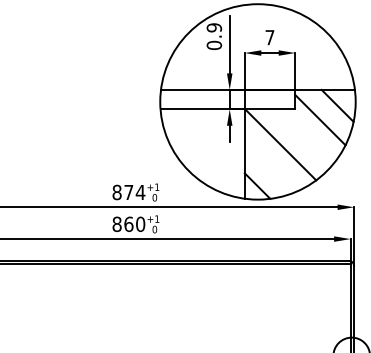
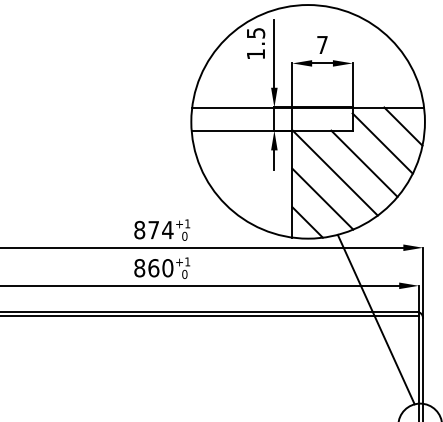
text: (213, 36) -> (255, 43), 0.9 -> 1.5
line: (305, 136) -> (364, 163), added
line: (269, 166) -> (322, 198), added
line: (314, 267) -> (375, 319), added

